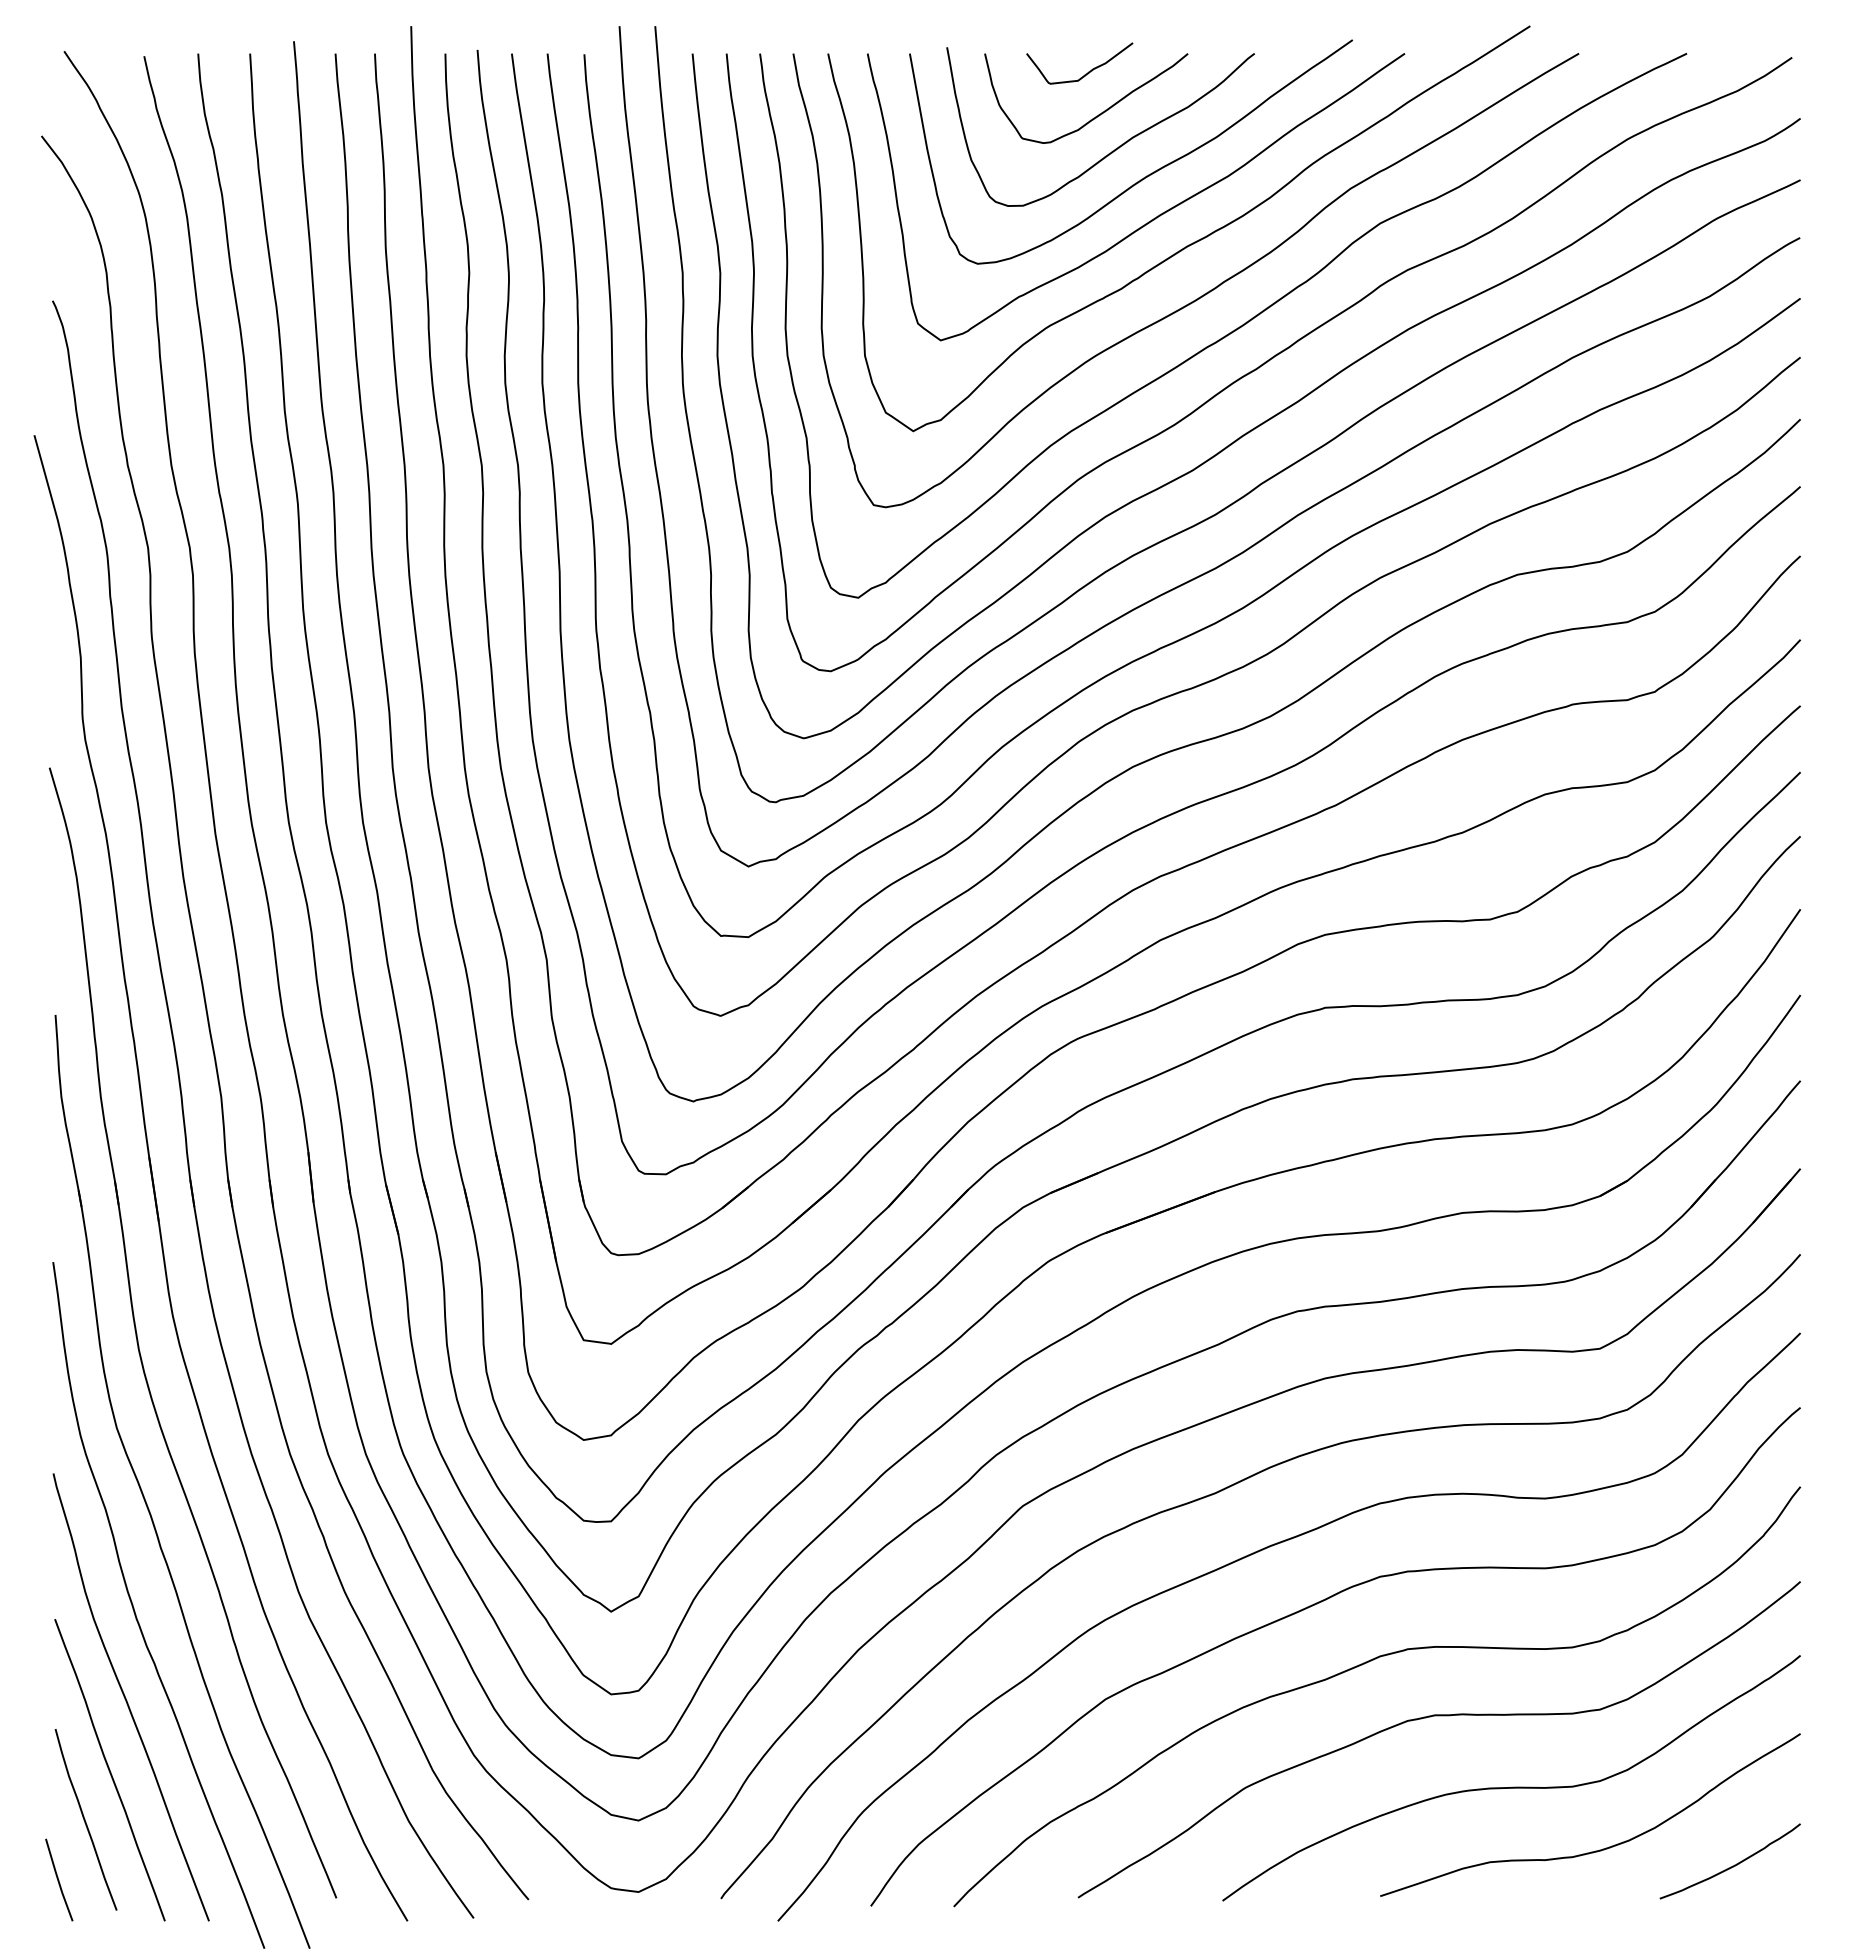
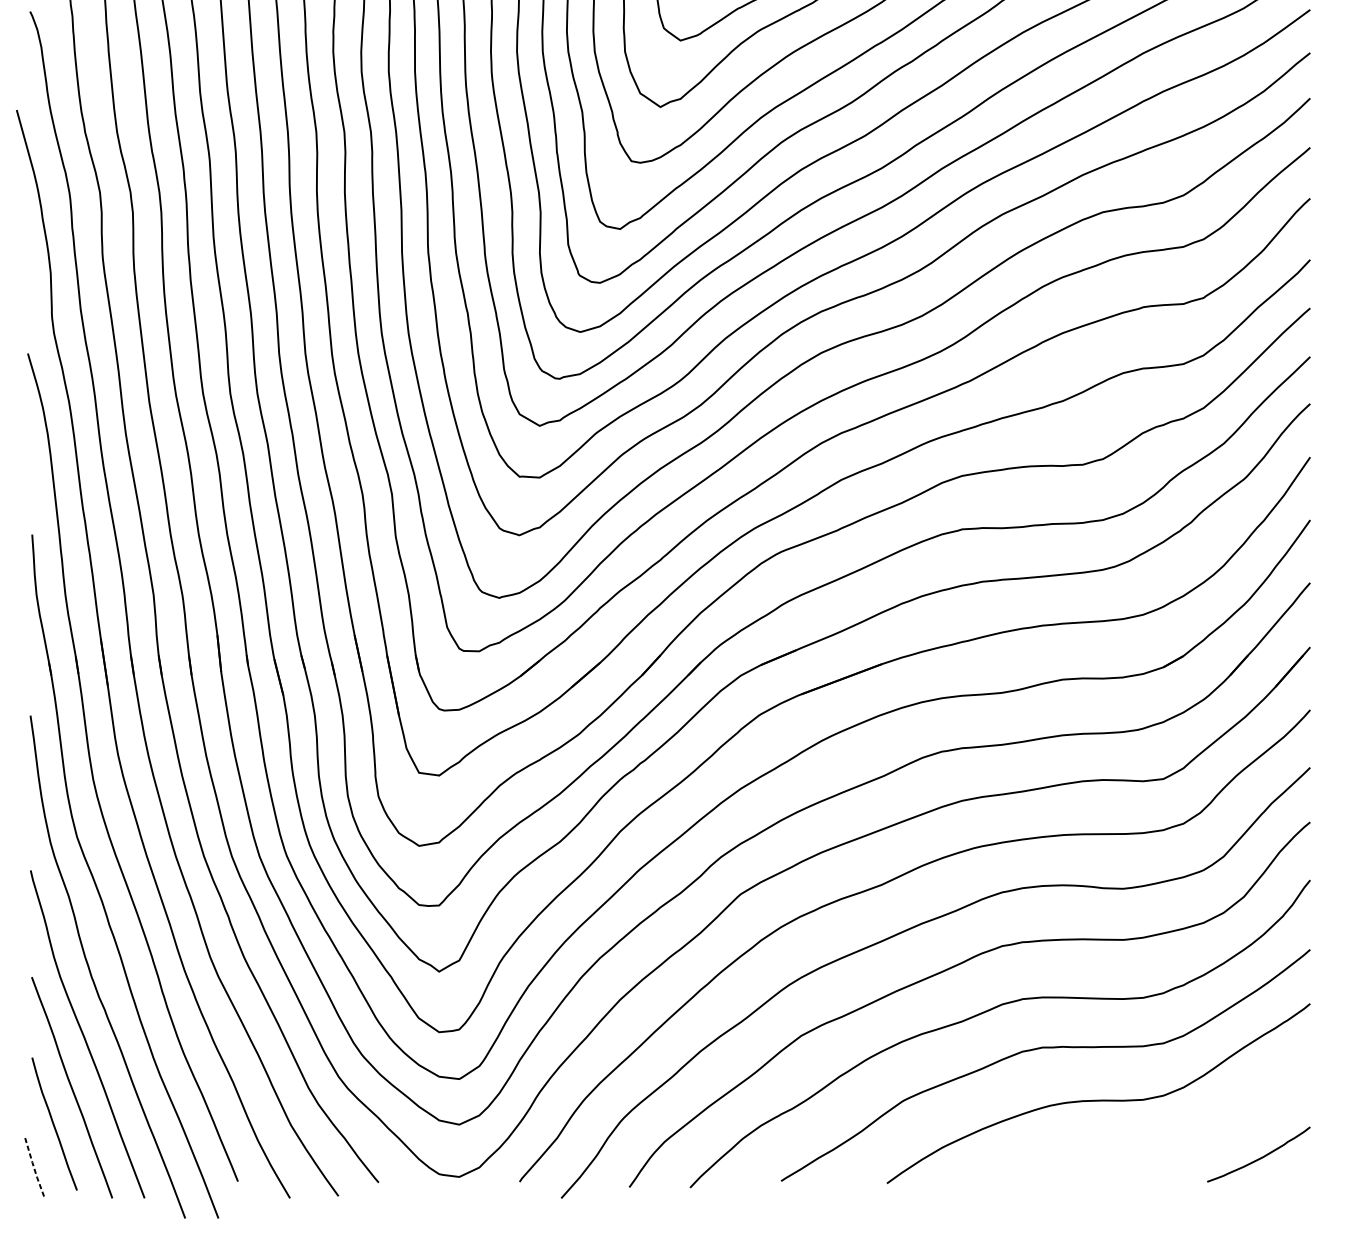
curve: (1602, 1848) -> (1165, 1145), removed
line: (58, 1880) -> (34, 1168), solid -> dashed

